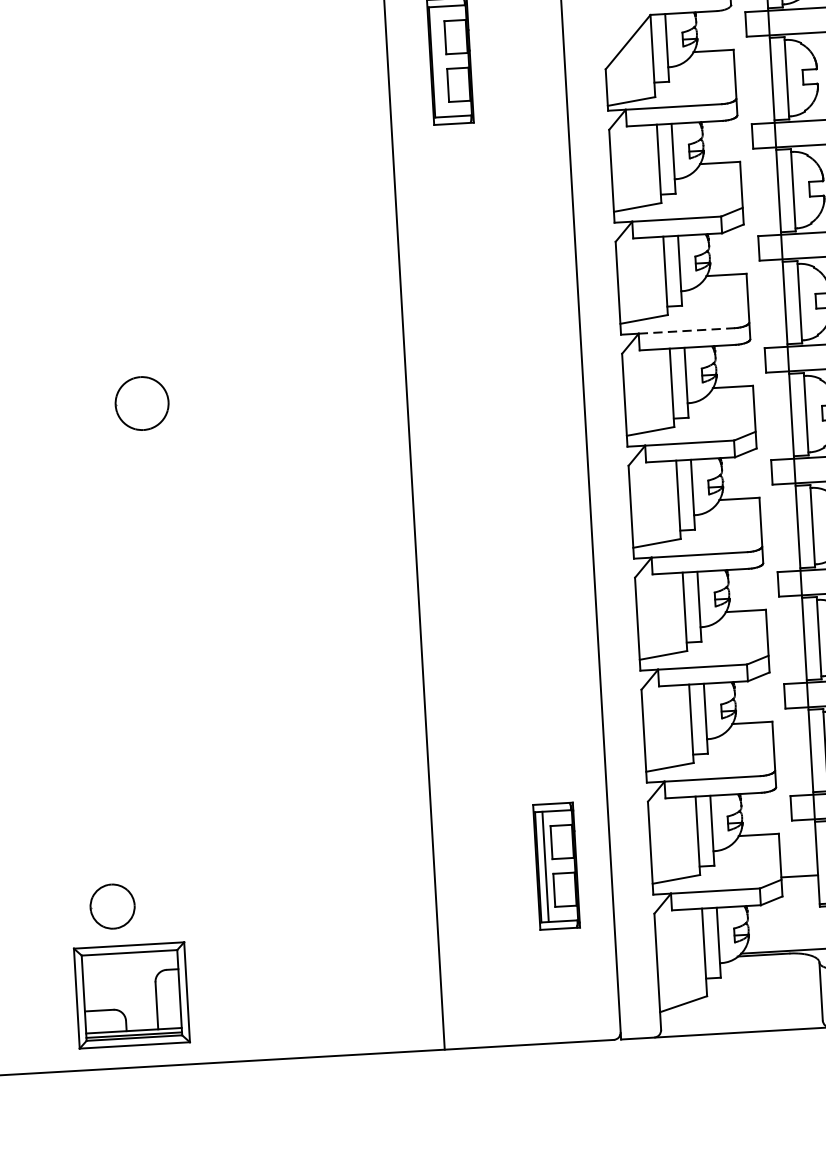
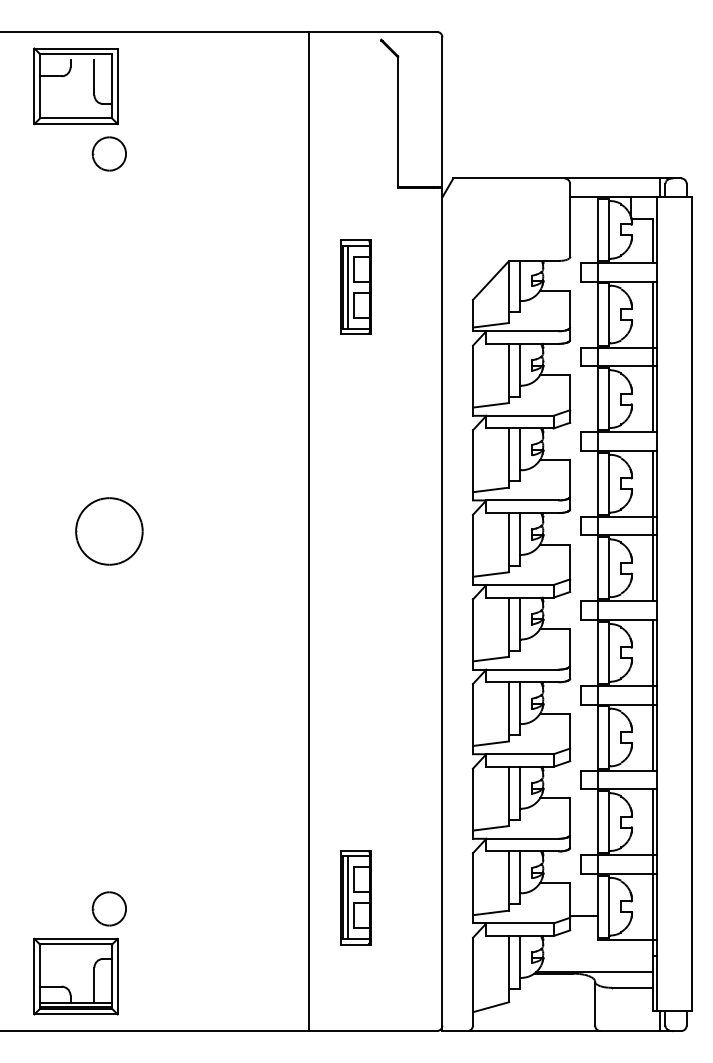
line: (439, 61) -> (348, 286), added
line: (687, 330) -> (523, 500), dashed -> solid
part: (142, 403) -> (109, 531), size x1.67
part: (555, 865) -> (355, 897), moved
part: (111, 906) -> (108, 908), moved

